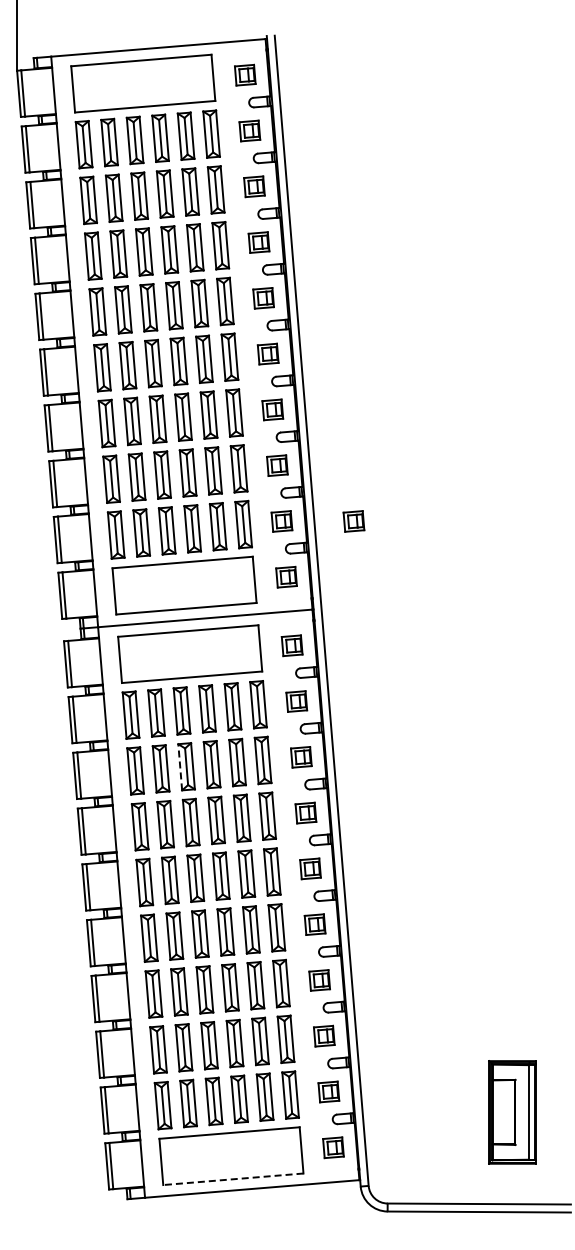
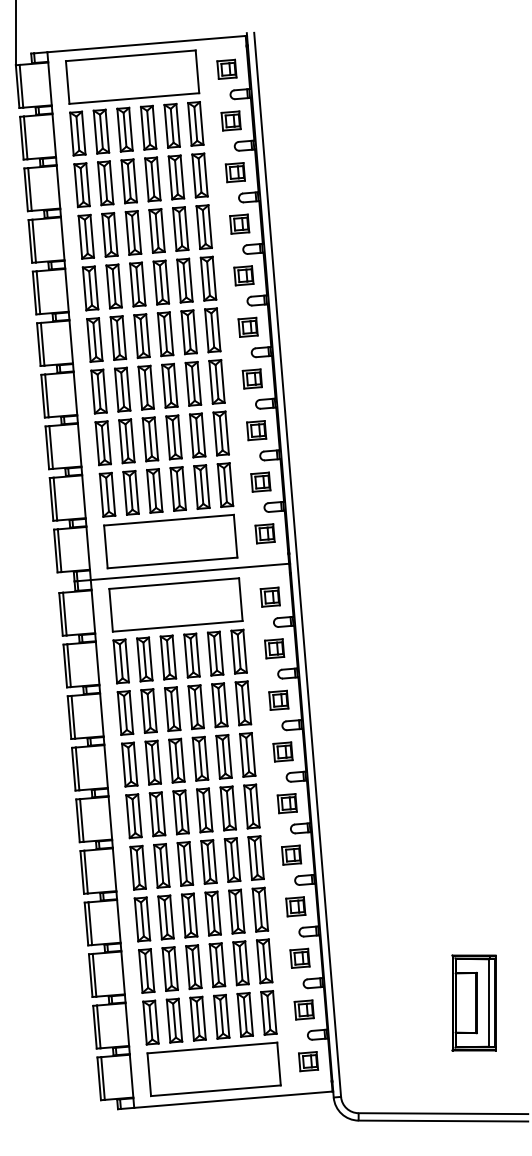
part: (353, 521) -> (327, 482), removed
line: (180, 766) -> (167, 708), dashed -> solid
part: (512, 1112) -> (474, 1003), moved
line: (232, 1179) -> (215, 1090), dashed -> solid

